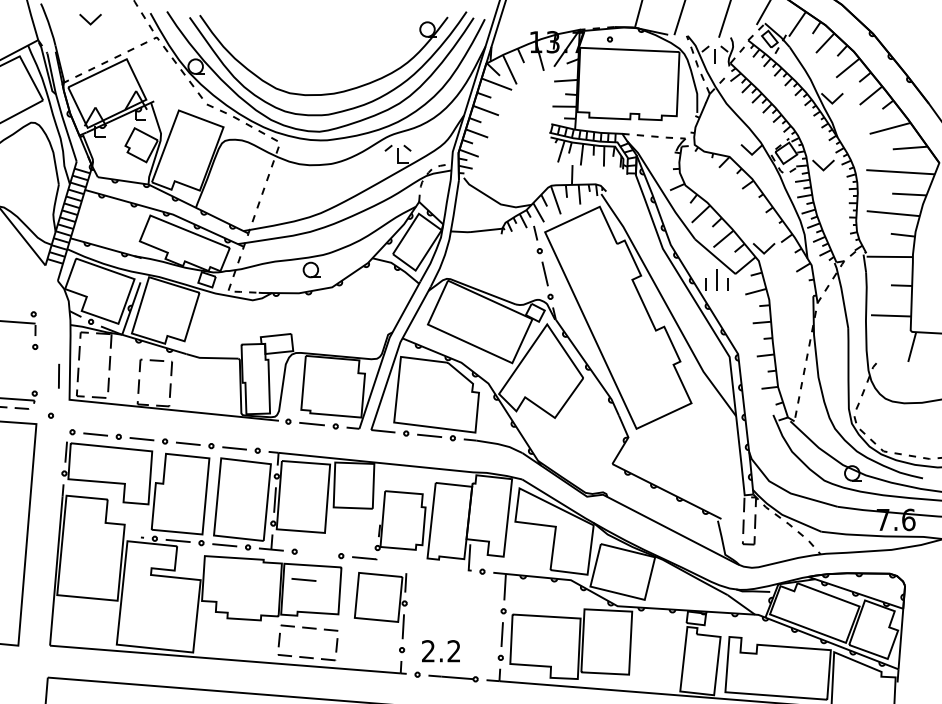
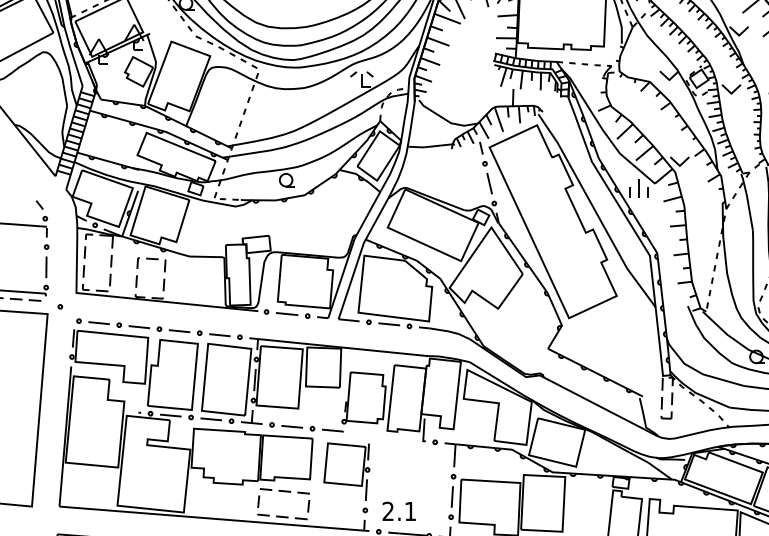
line: (26, 298) -> (39, 204), added
line: (59, 375) -> (46, 266), moved
line: (303, 579) -> (291, 426), moved
text: (453, 651) -> (410, 511), 2.2 -> 2.1

